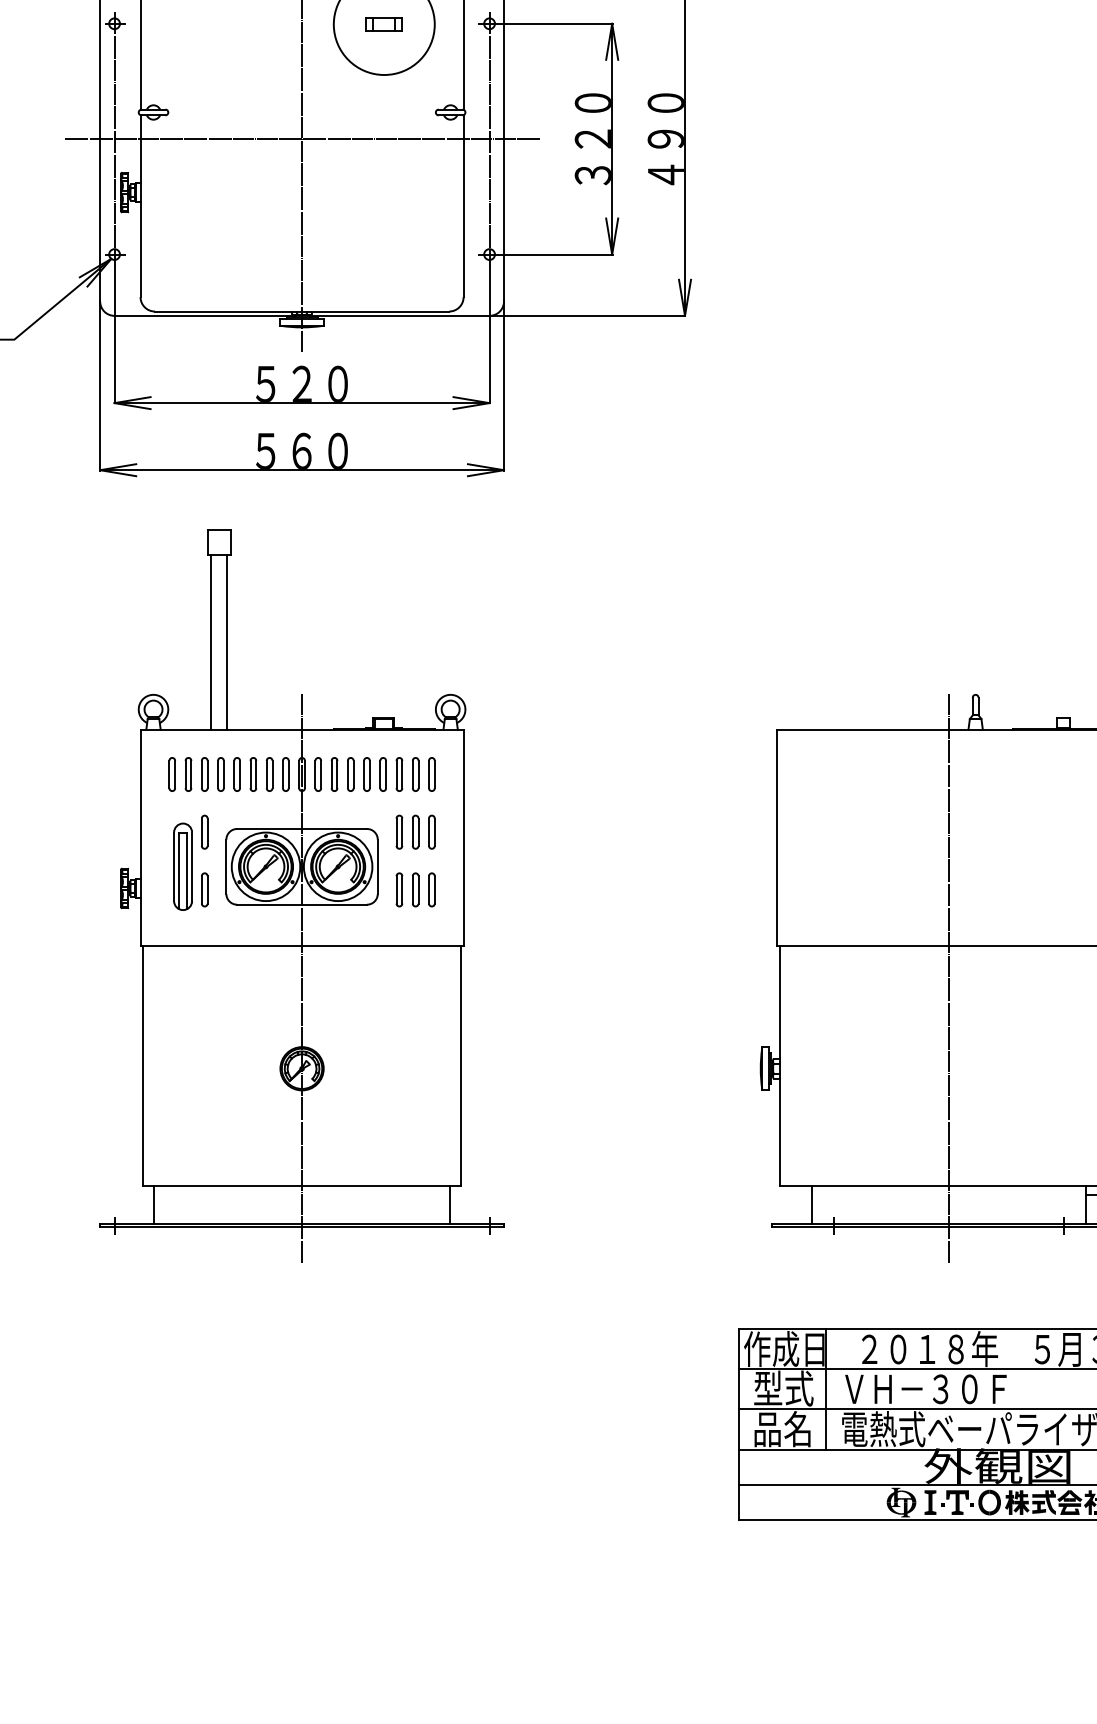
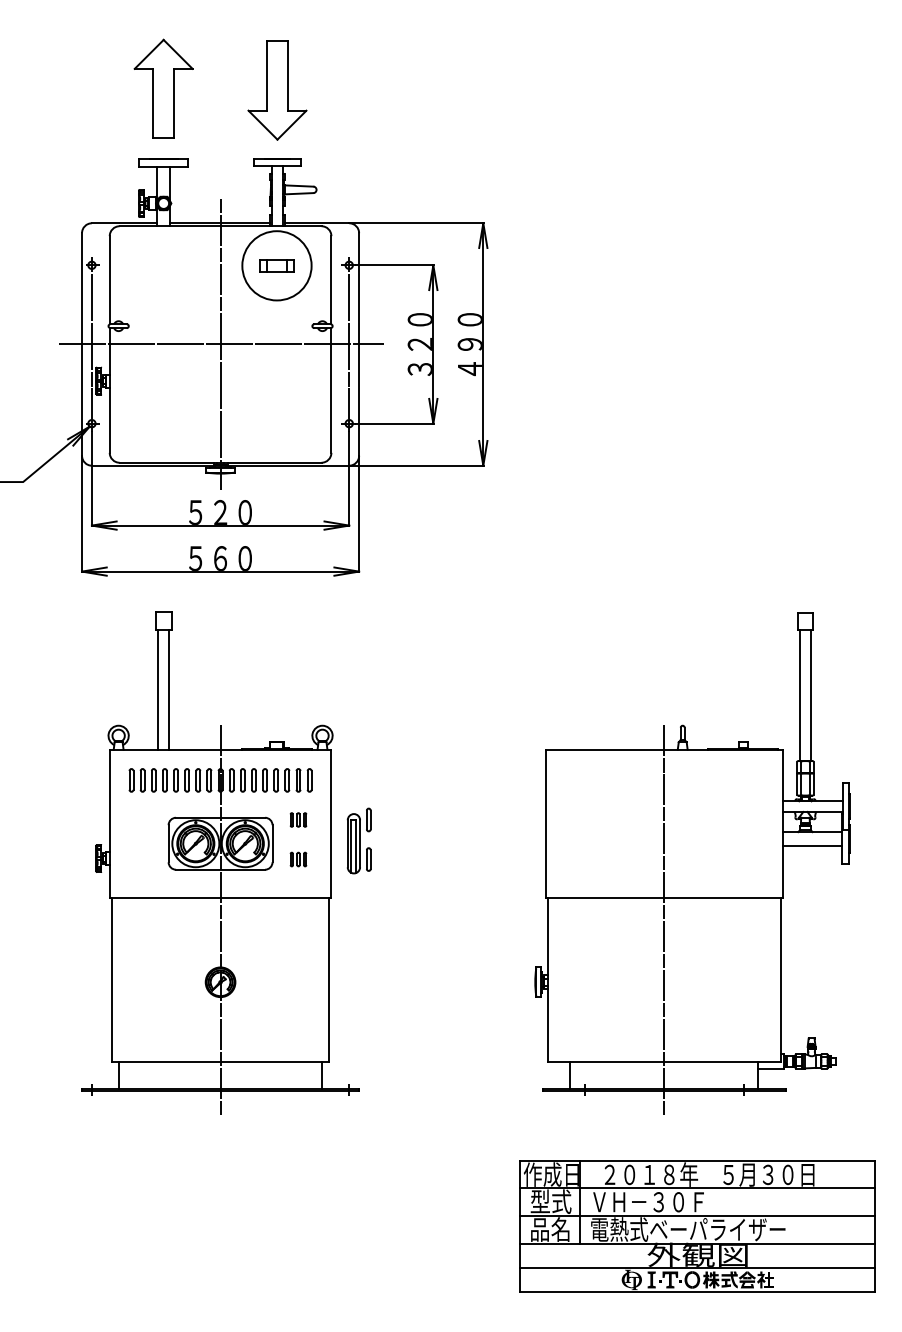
part: (383, 24) -> (276, 265), size x1.4
part: (415, 831) -> (298, 819), size x0.6
part: (189, 862) -> (358, 840), moved
part: (415, 889) -> (298, 859), size x0.6

